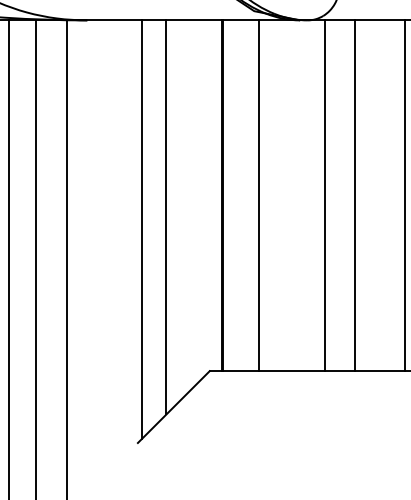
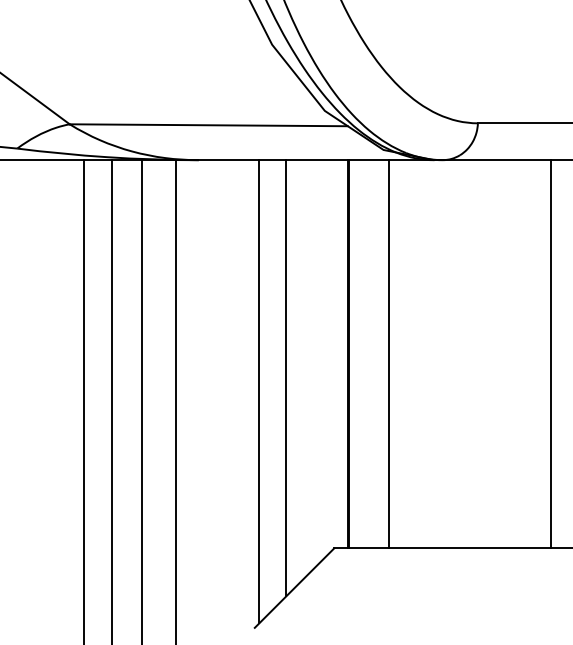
line: (324, 195) -> (461, 354), removed
line: (355, 195) -> (495, 354), removed

